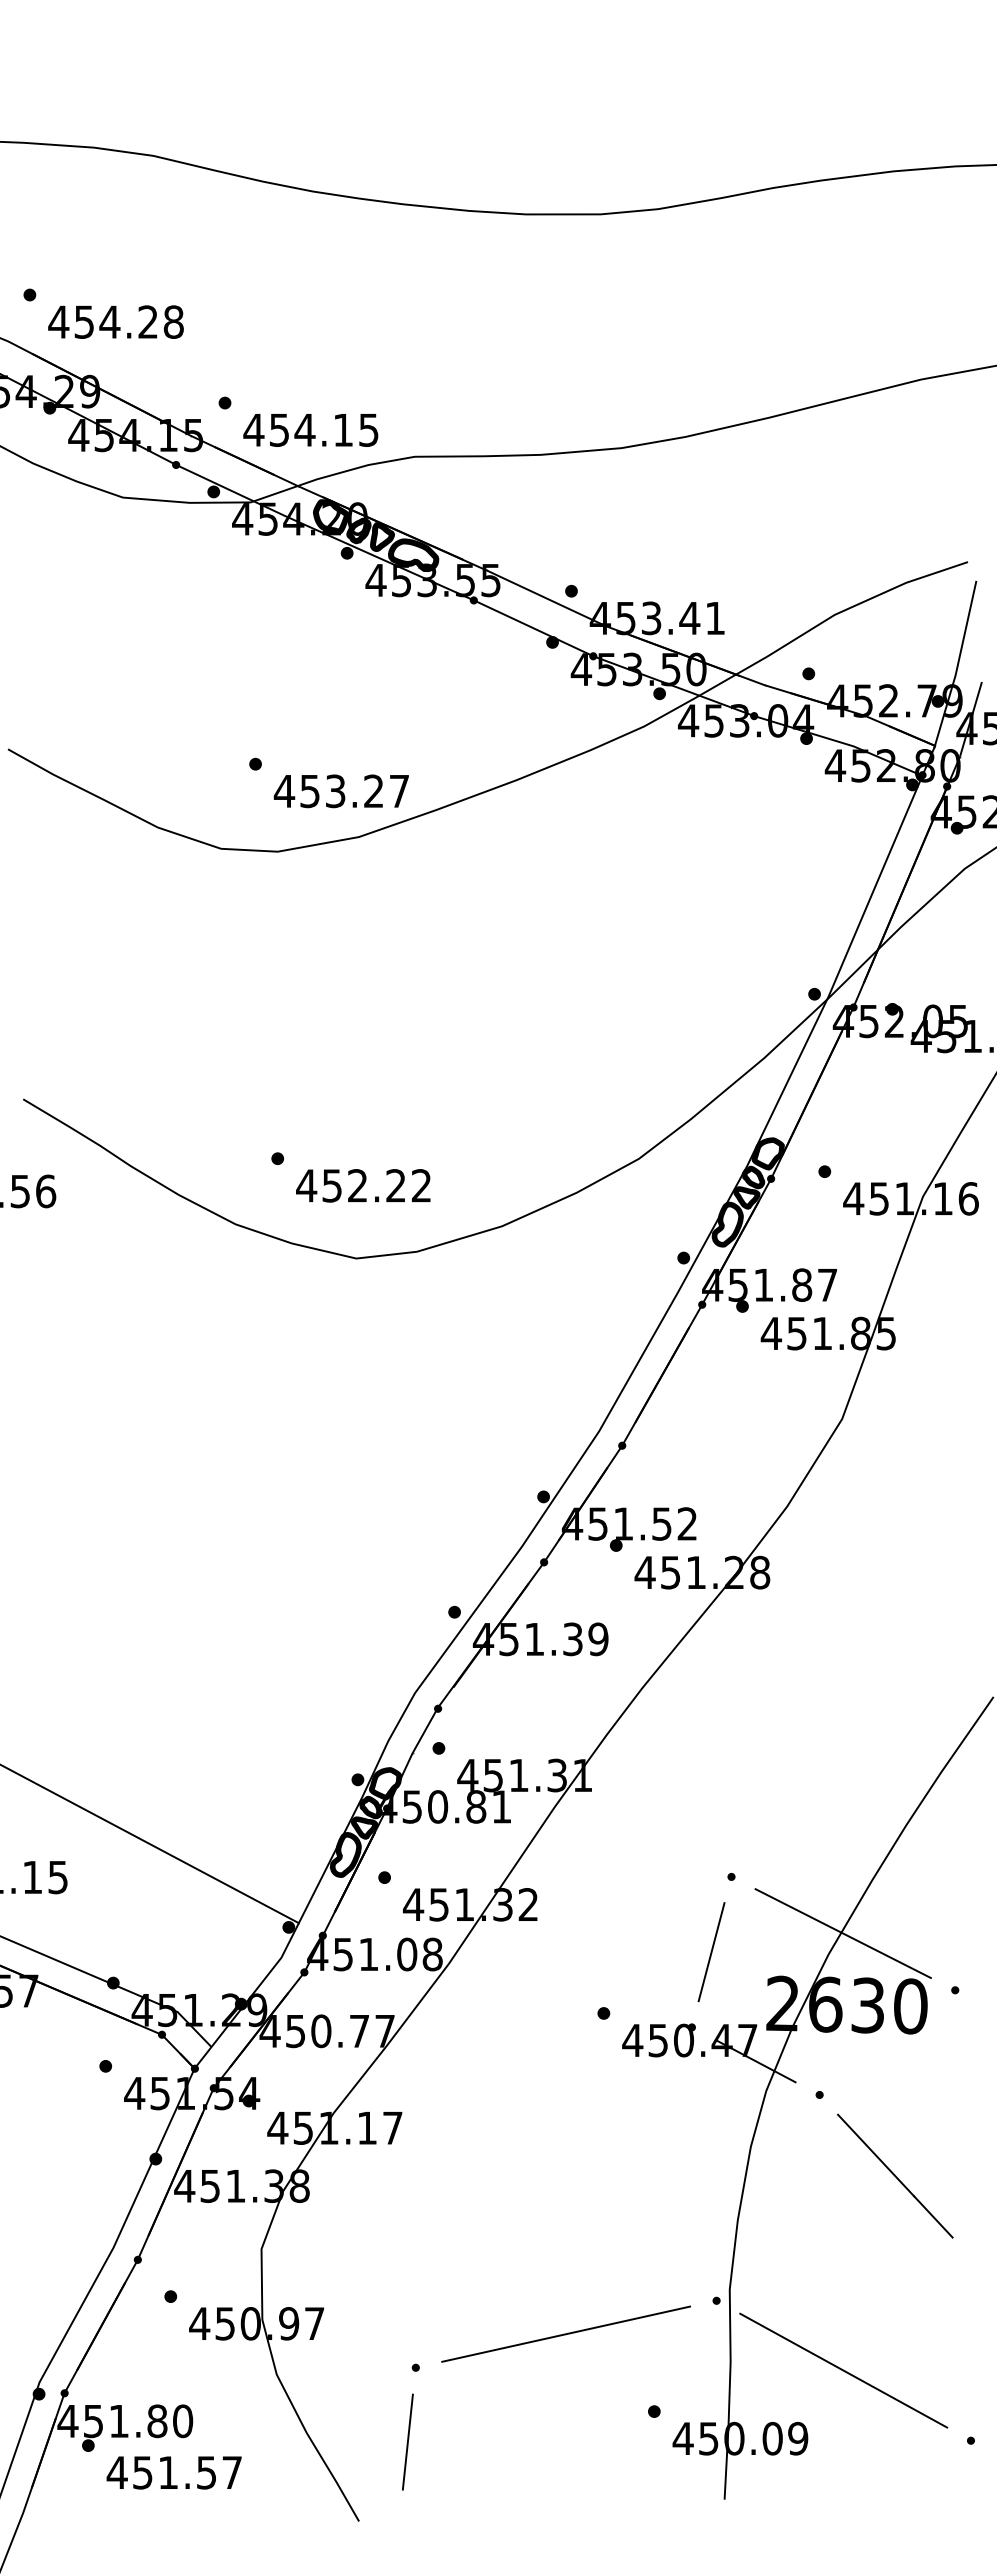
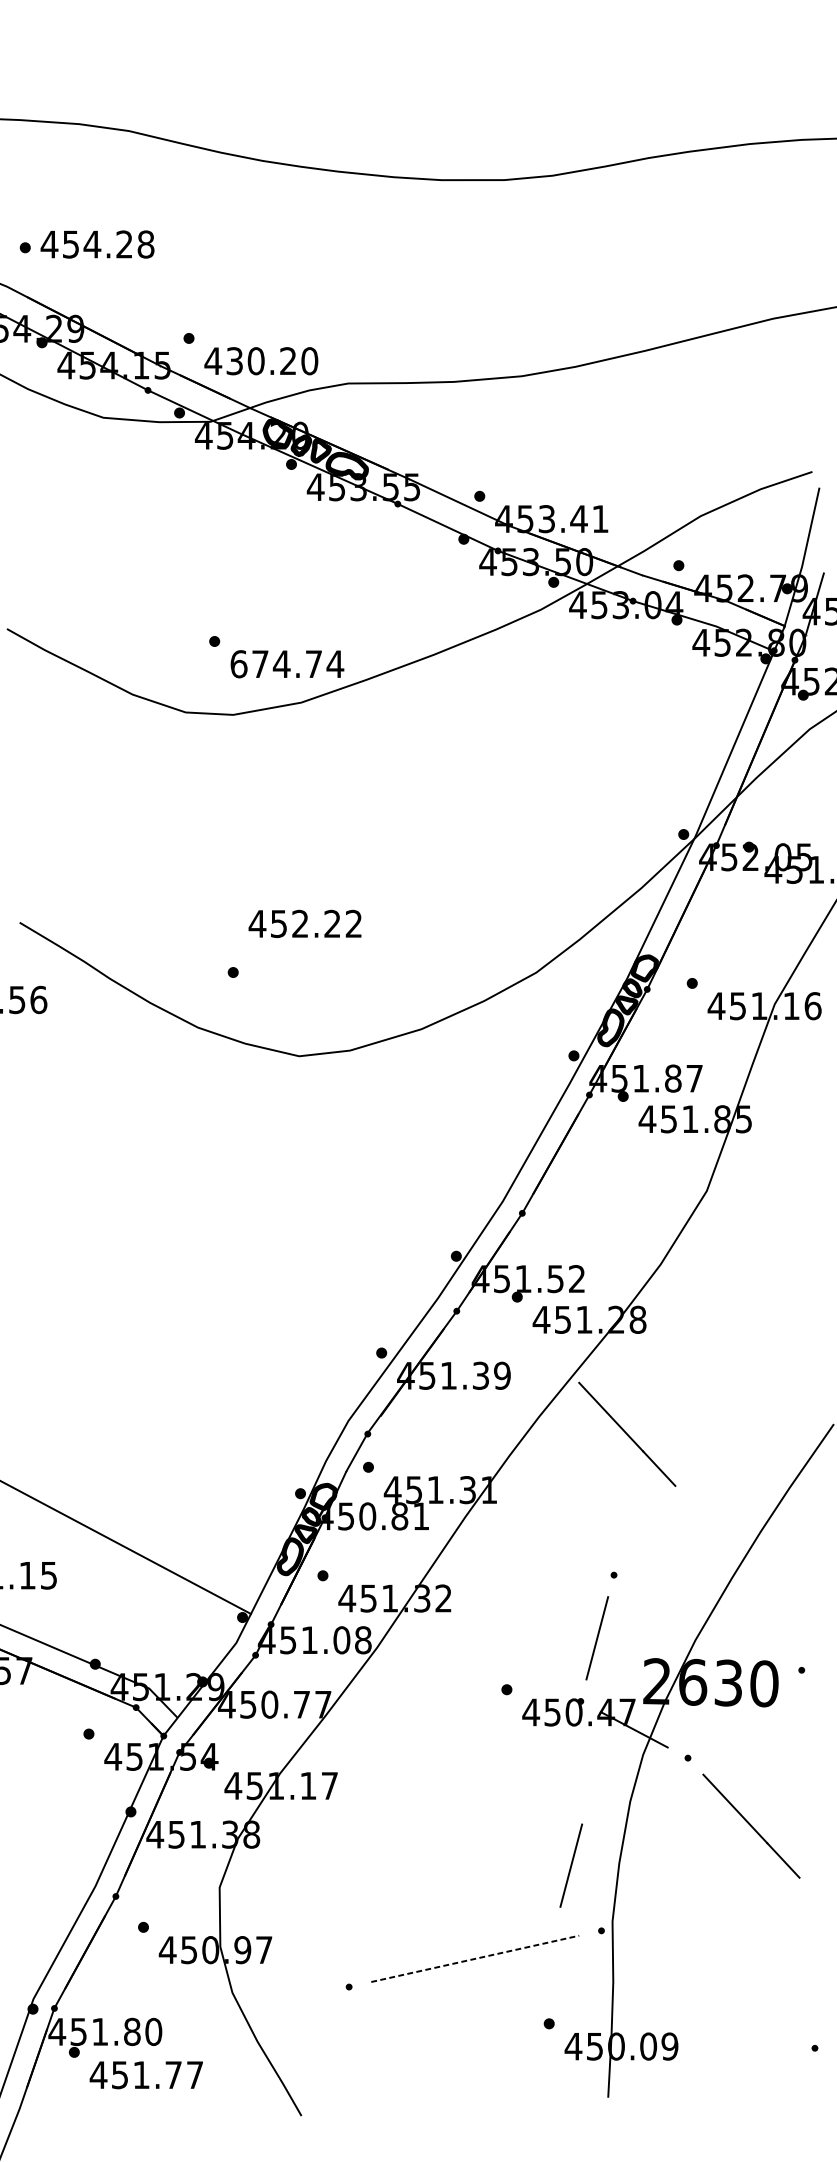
text: (115, 321) -> (97, 243), moved
text: (324, 429) -> (272, 360), 454.15 -> 430.20
text: (341, 791) -> (286, 664), 453.27 -> 674.74
text: (363, 1185) -> (305, 923), moved
line: (747, 1708) -> (627, 1433), added
line: (842, 1933) -> (707, 1622), removed
line: (680, 2223) -> (571, 1865), added
line: (566, 2334) -> (475, 1959), solid -> dashed
line: (843, 2370) -> (707, 1989), removed
line: (407, 2441) -> (342, 2048), removed
text: (206, 2472) -> (173, 2074), 451.57 -> 451.77

